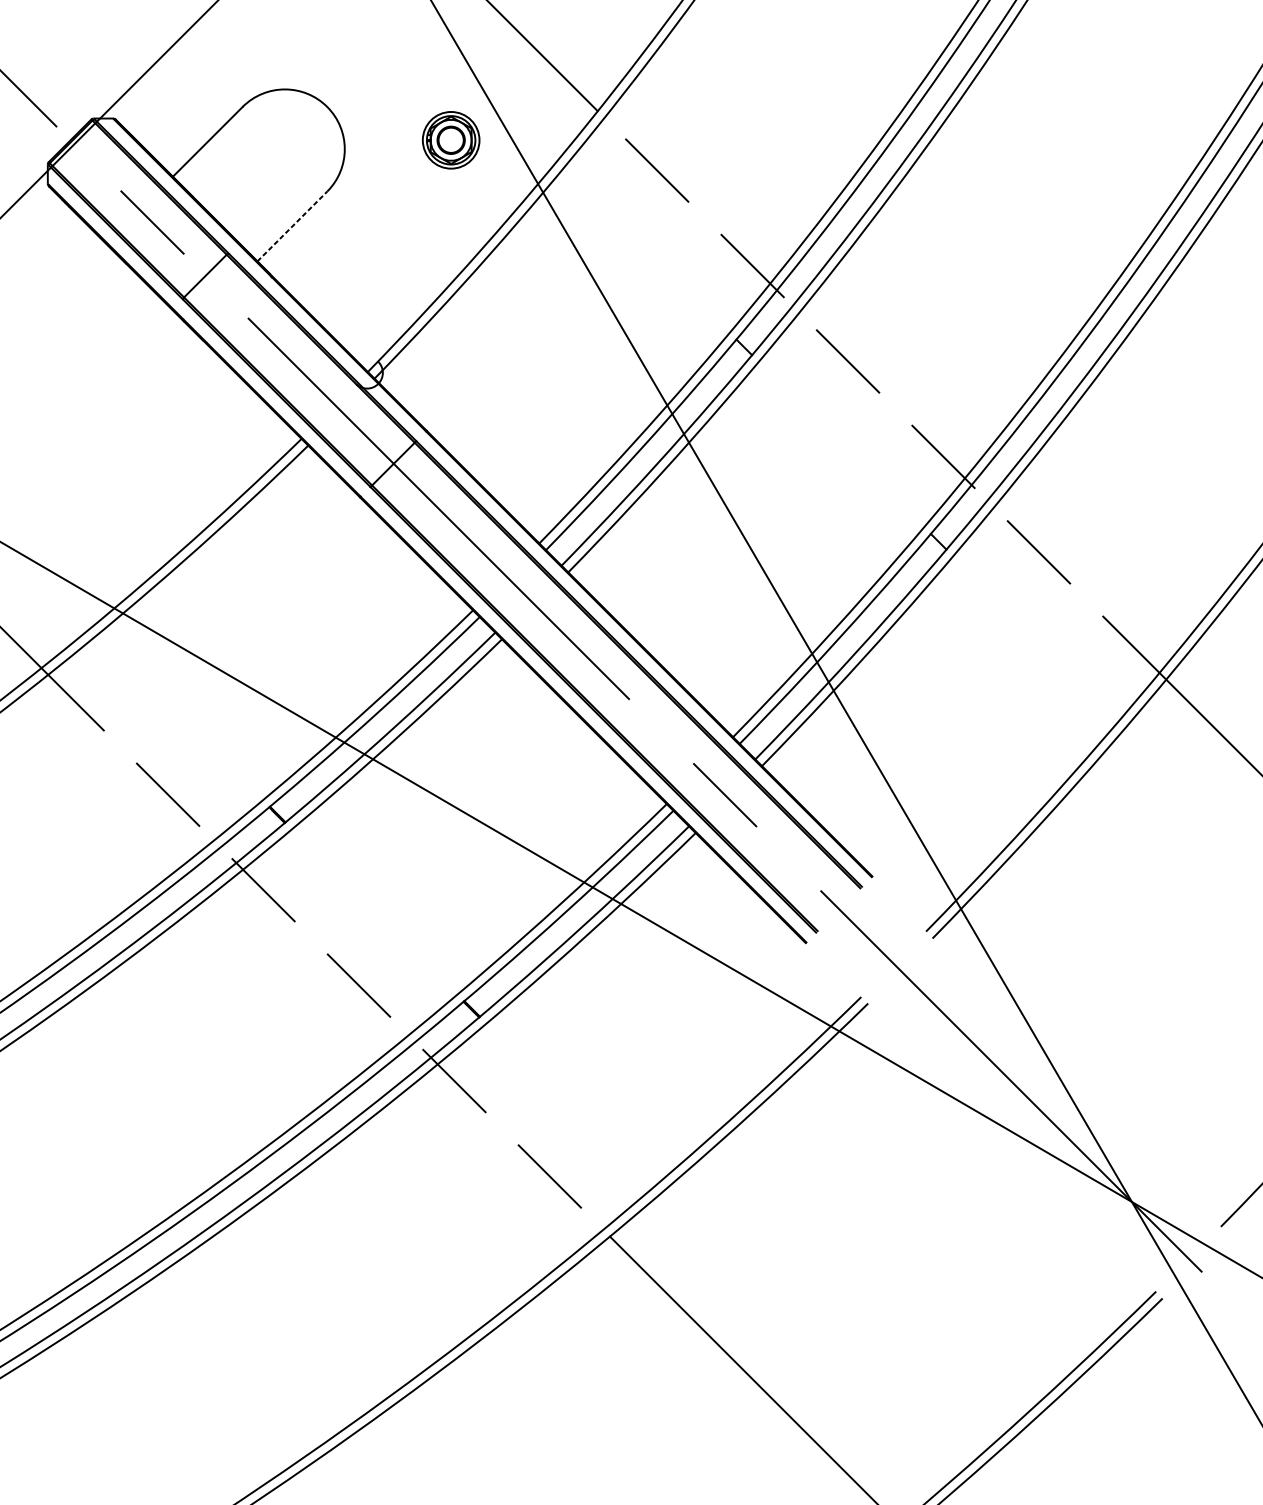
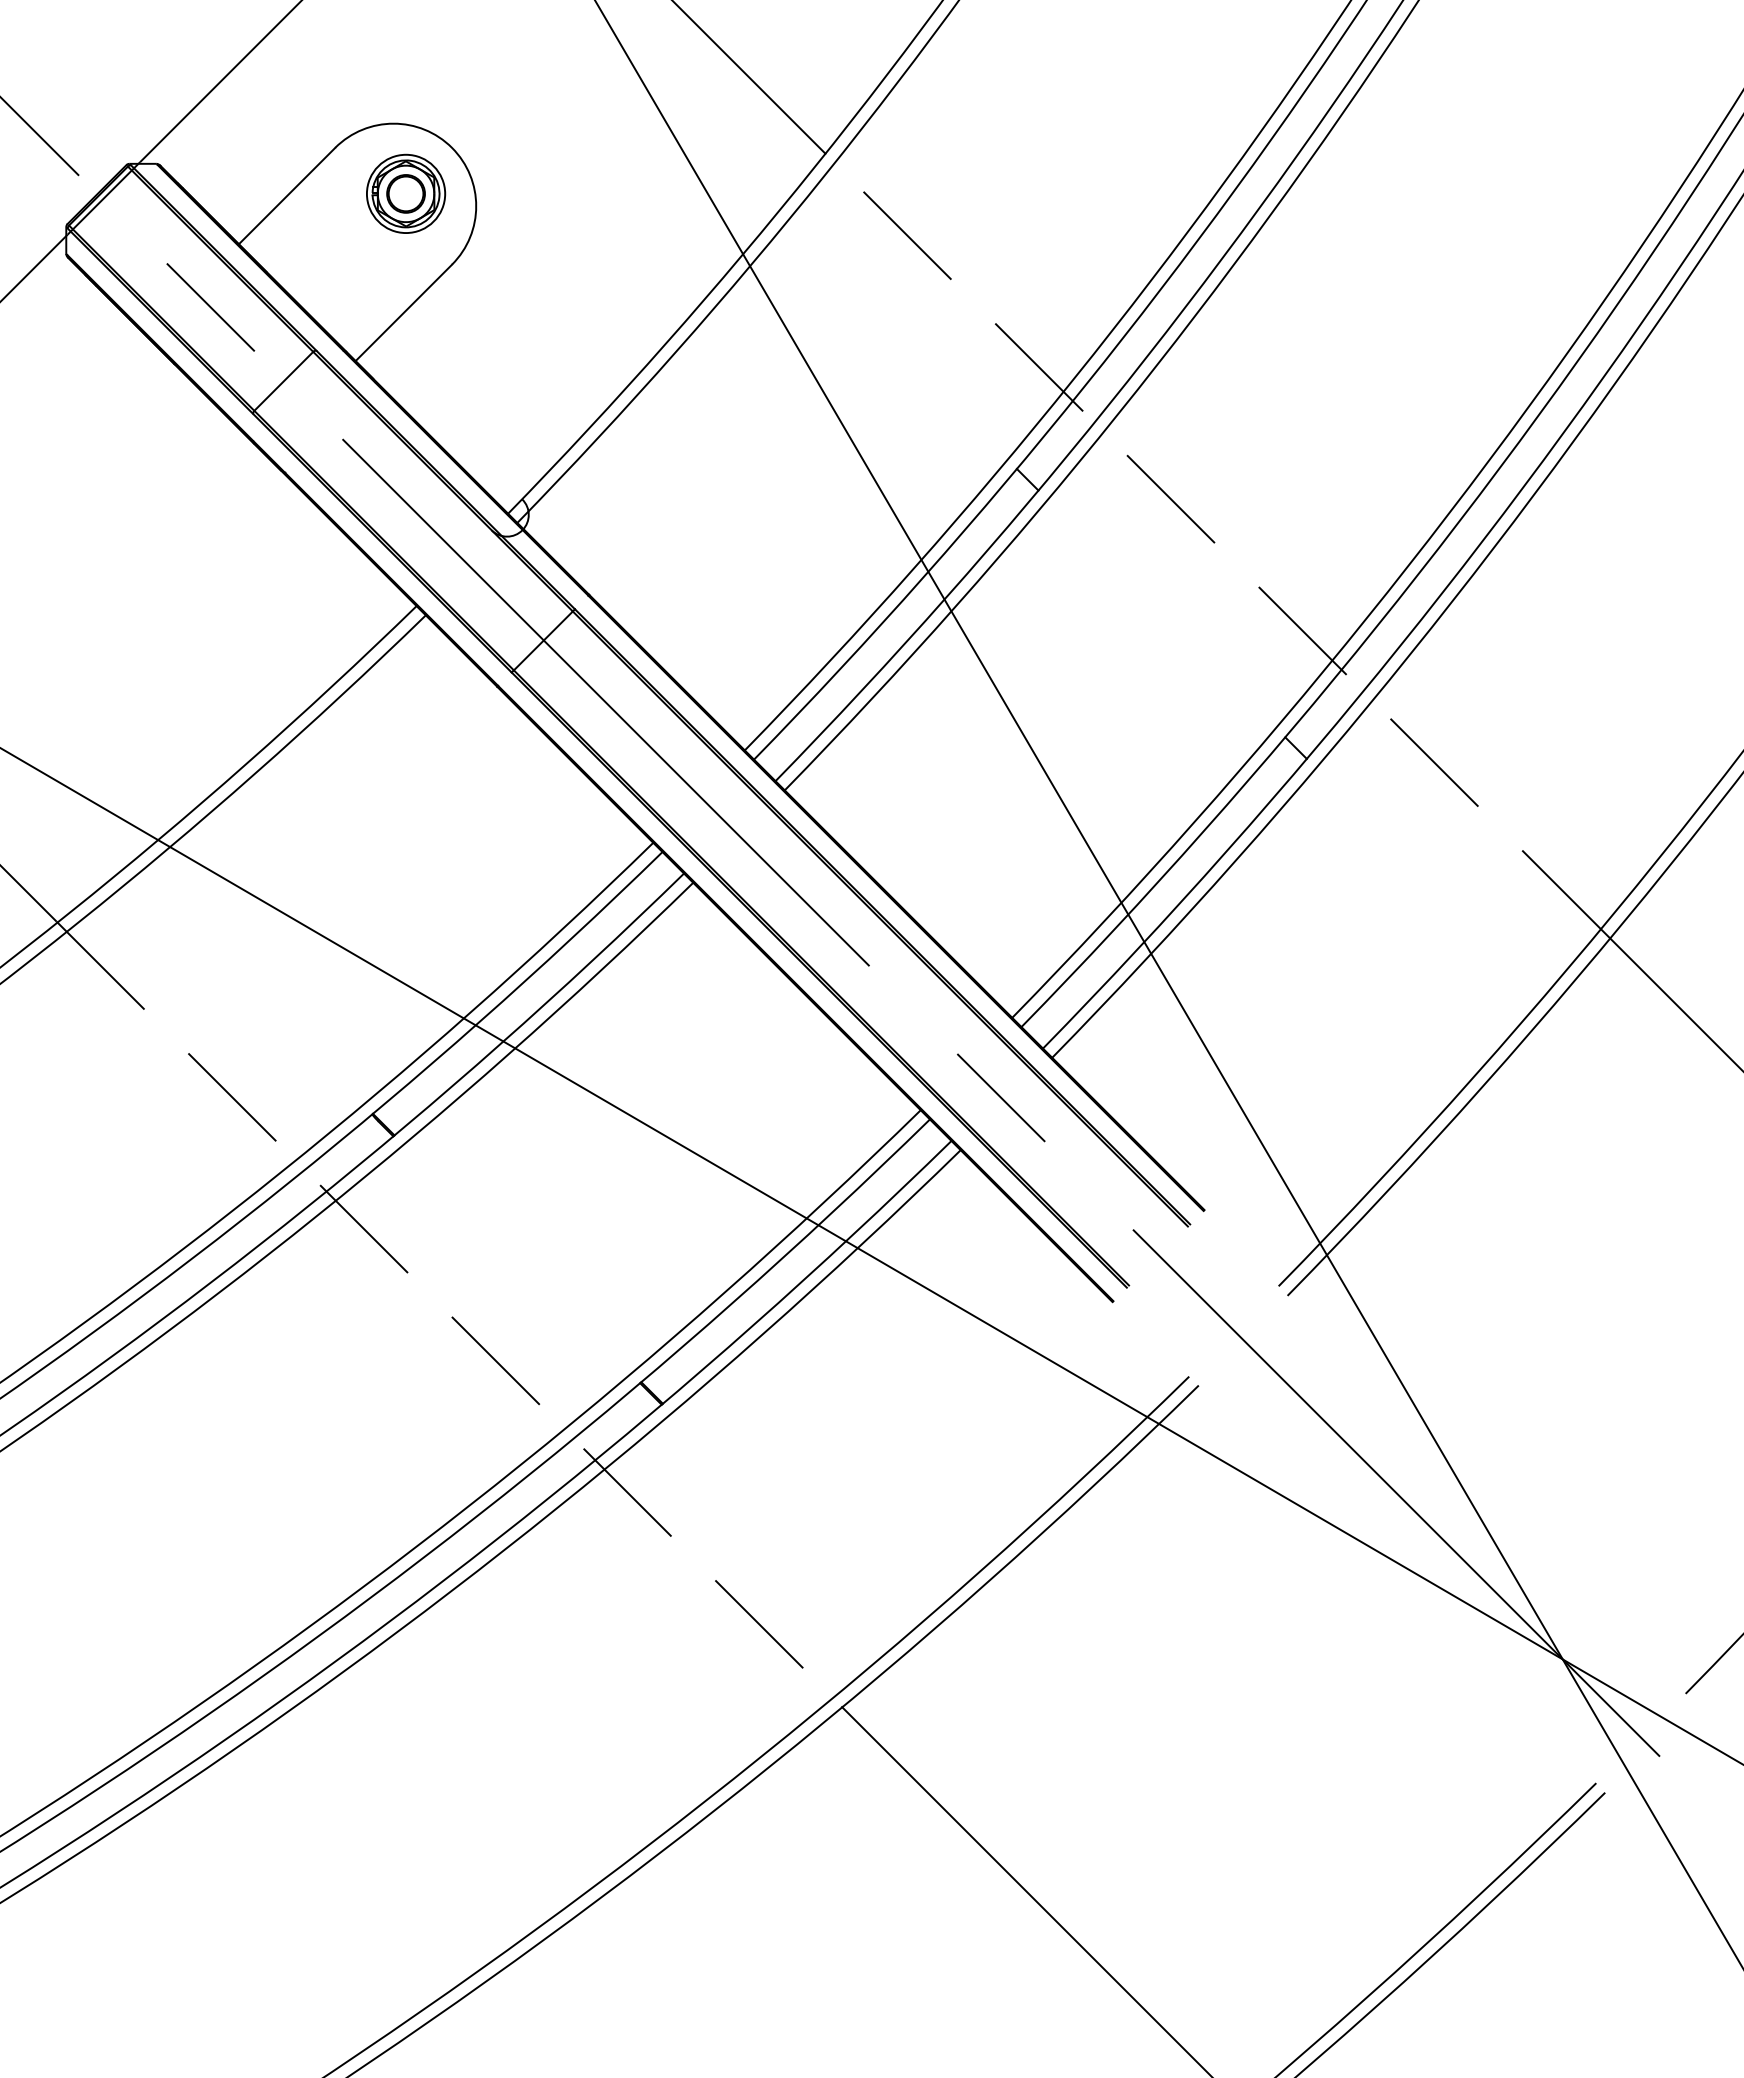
part: (451, 140) -> (406, 193), moved
line: (292, 226) -> (404, 312), dashed -> solid

